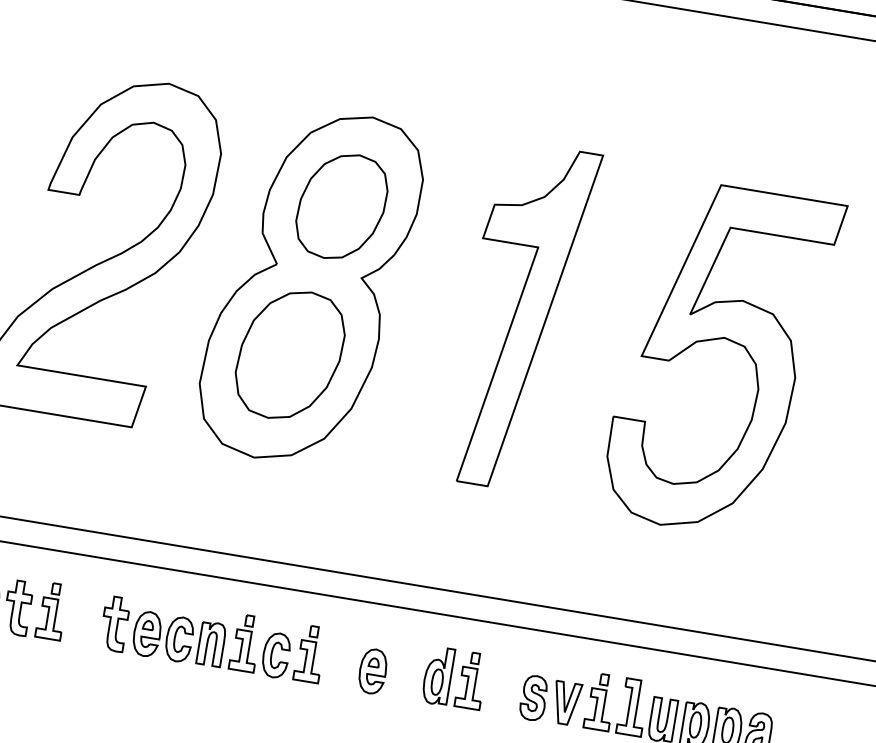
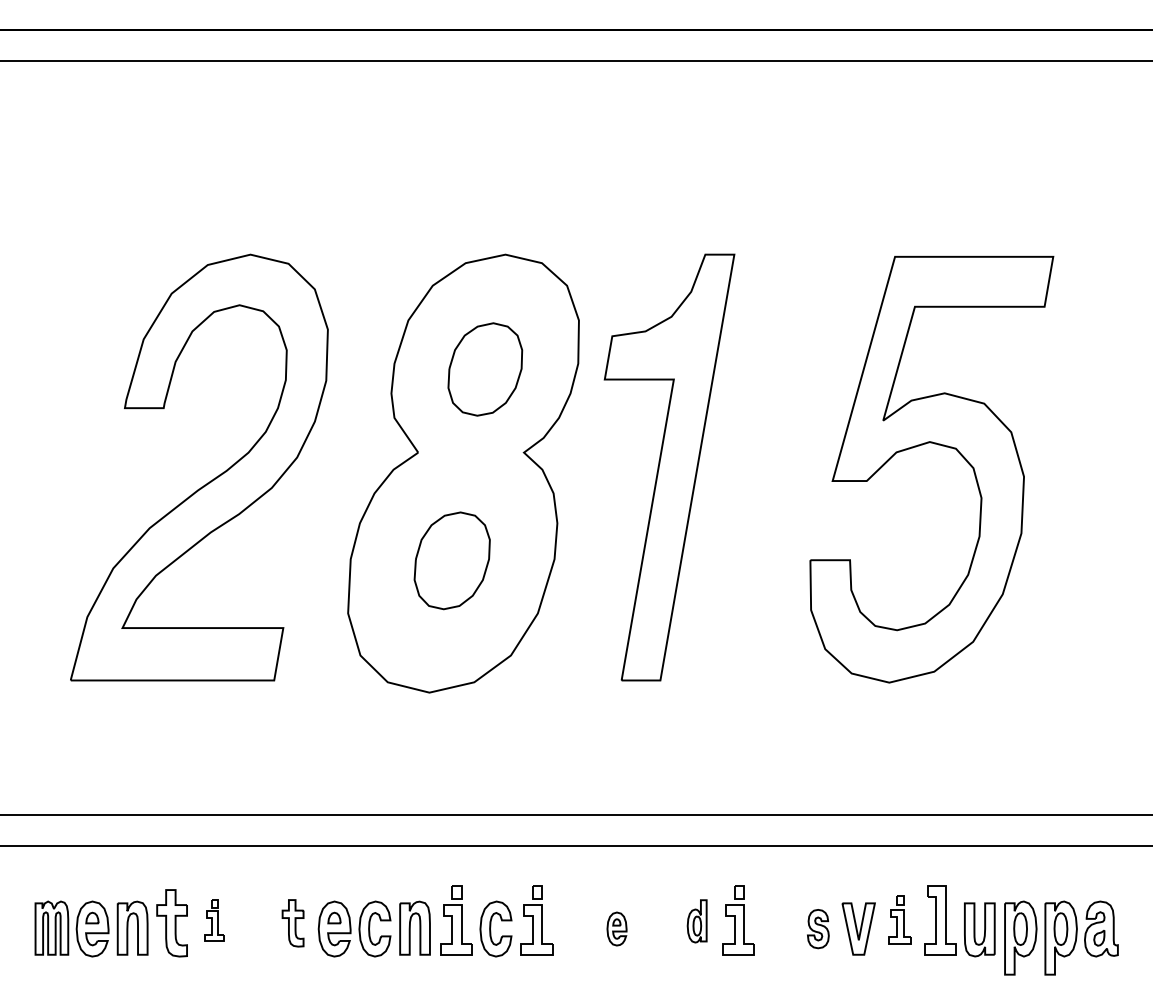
part: (341, 206) -> (484, 369), size x0.7
part: (523, 317) -> (669, 467), moved
part: (731, 341) -> (938, 445), moved
part: (289, 354) -> (451, 560), size x0.6
part: (52, 611) -> (214, 920), size x0.6
part: (114, 624) -> (292, 923), size x0.7
part: (372, 670) -> (616, 928), size x0.6
part: (437, 675) -> (696, 921), size x0.6
part: (534, 697) -> (818, 928), size x0.7
part: (600, 702) -> (900, 920), size x0.7

